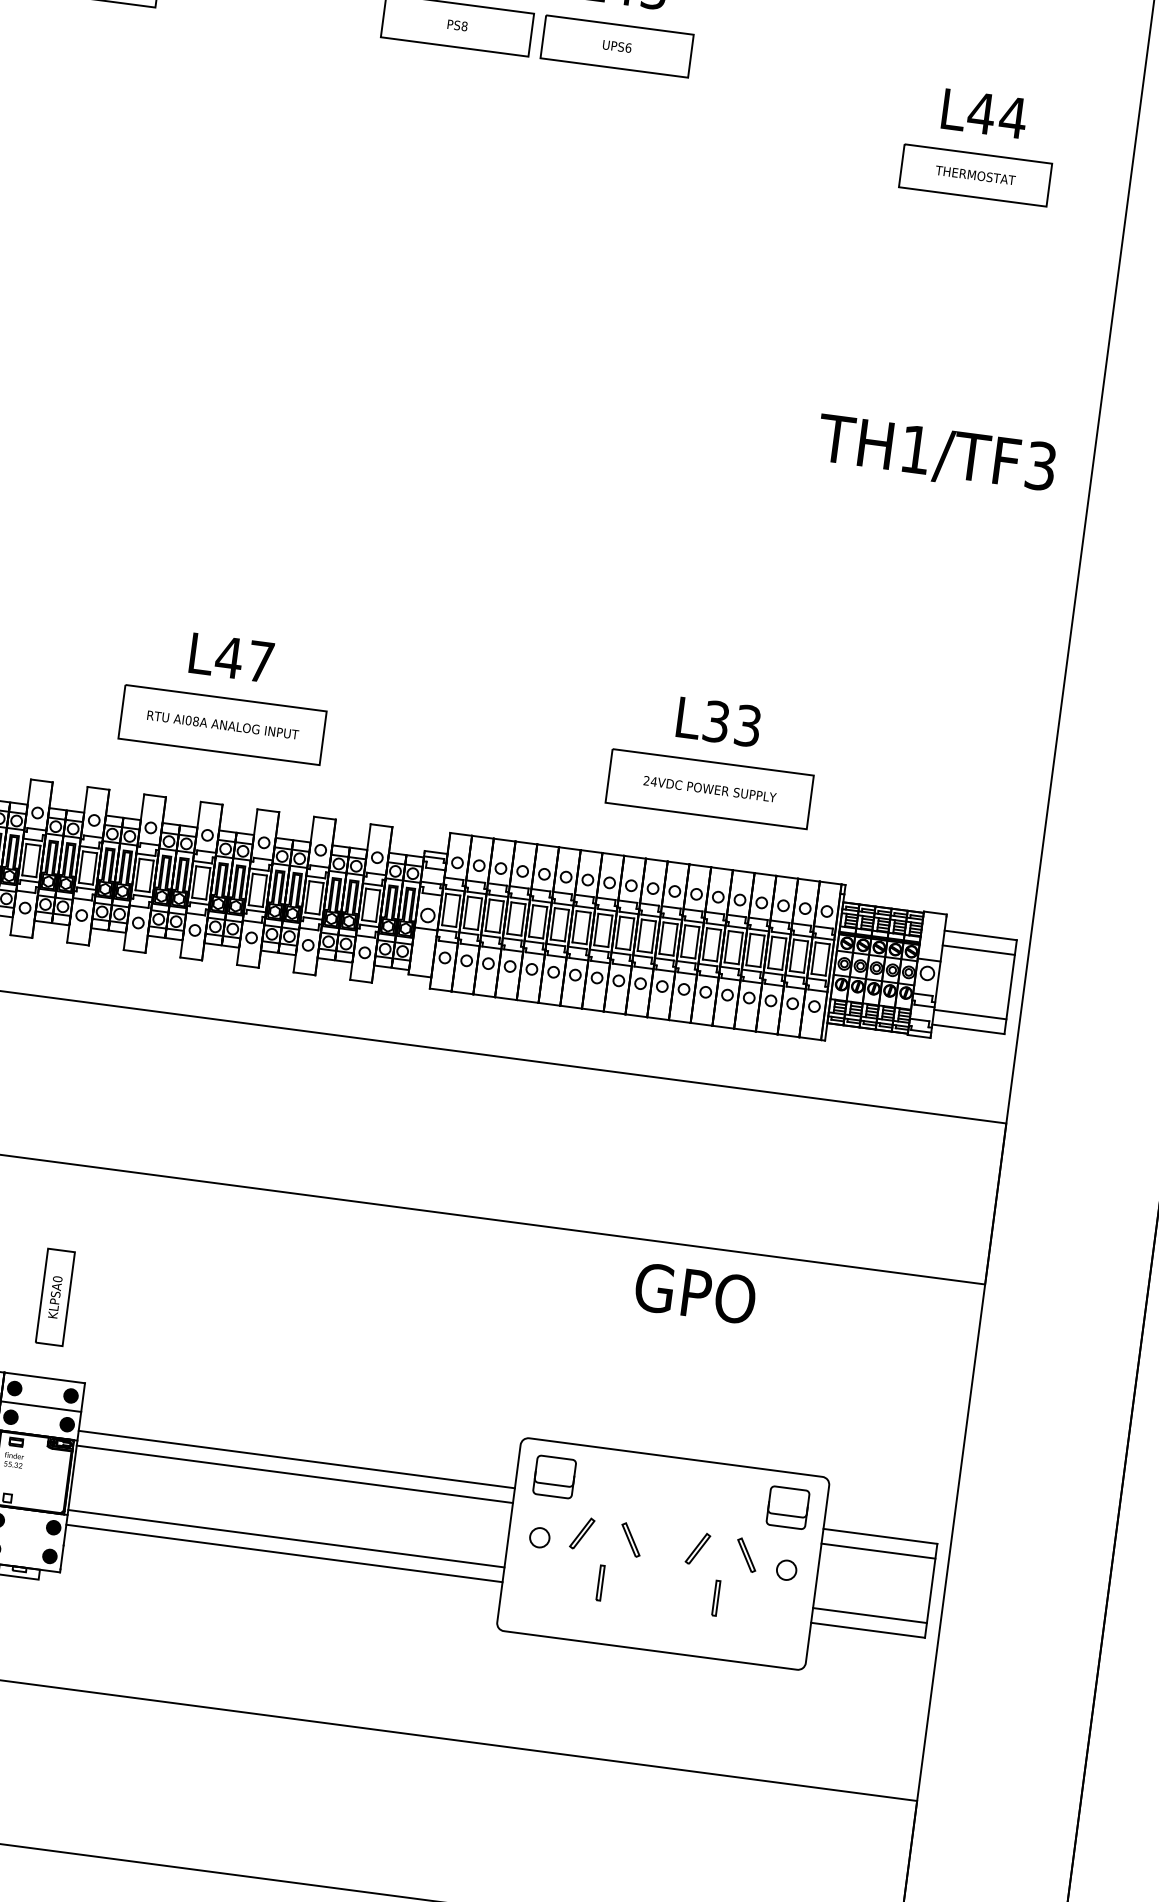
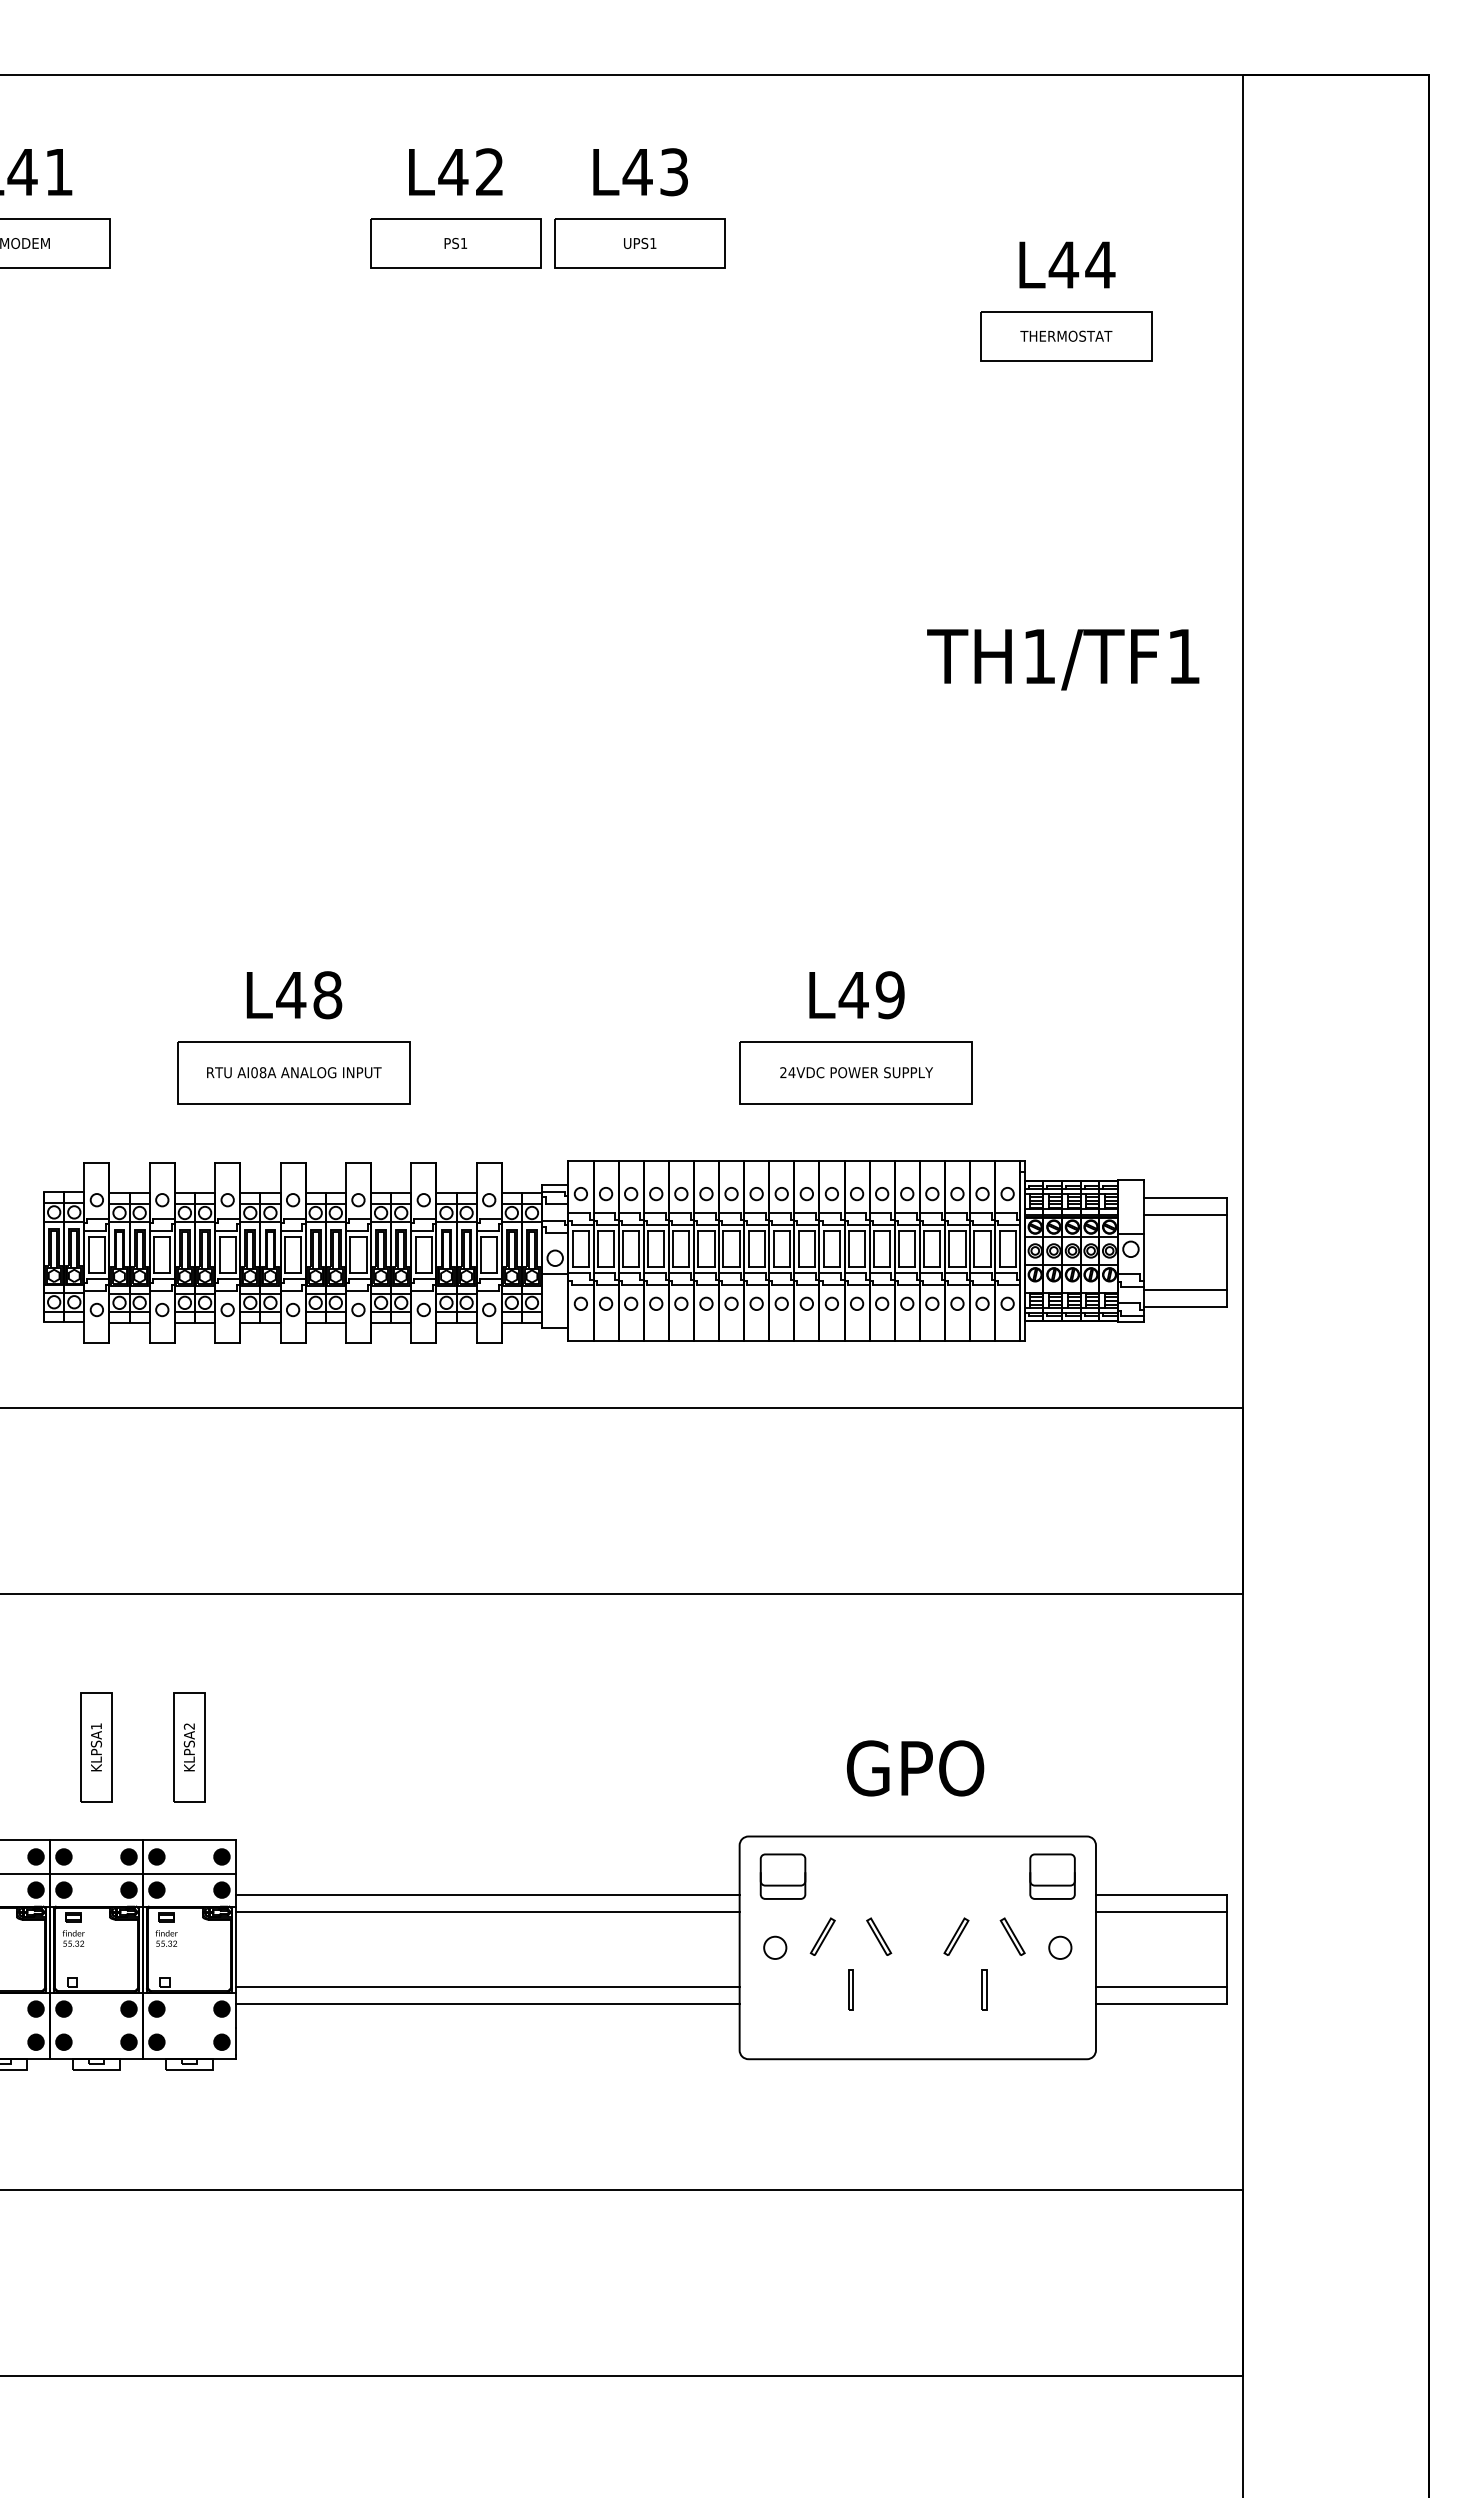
text: (464, 26) -> (463, 243), PS8 -> PS1
text: (628, 48) -> (653, 243), UPS6 -> UPS1
text: (1041, 466) -> (1184, 656), TH1/TF3 -> TH1/TF1
text: (260, 662) -> (327, 995), L47 -> L48
text: (731, 724) -> (871, 995), L33 -> L49
text: (57, 1279) -> (189, 1726), KLPSA0 -> KLPSA2
text: (695, 1293) -> (915, 1768), moved

